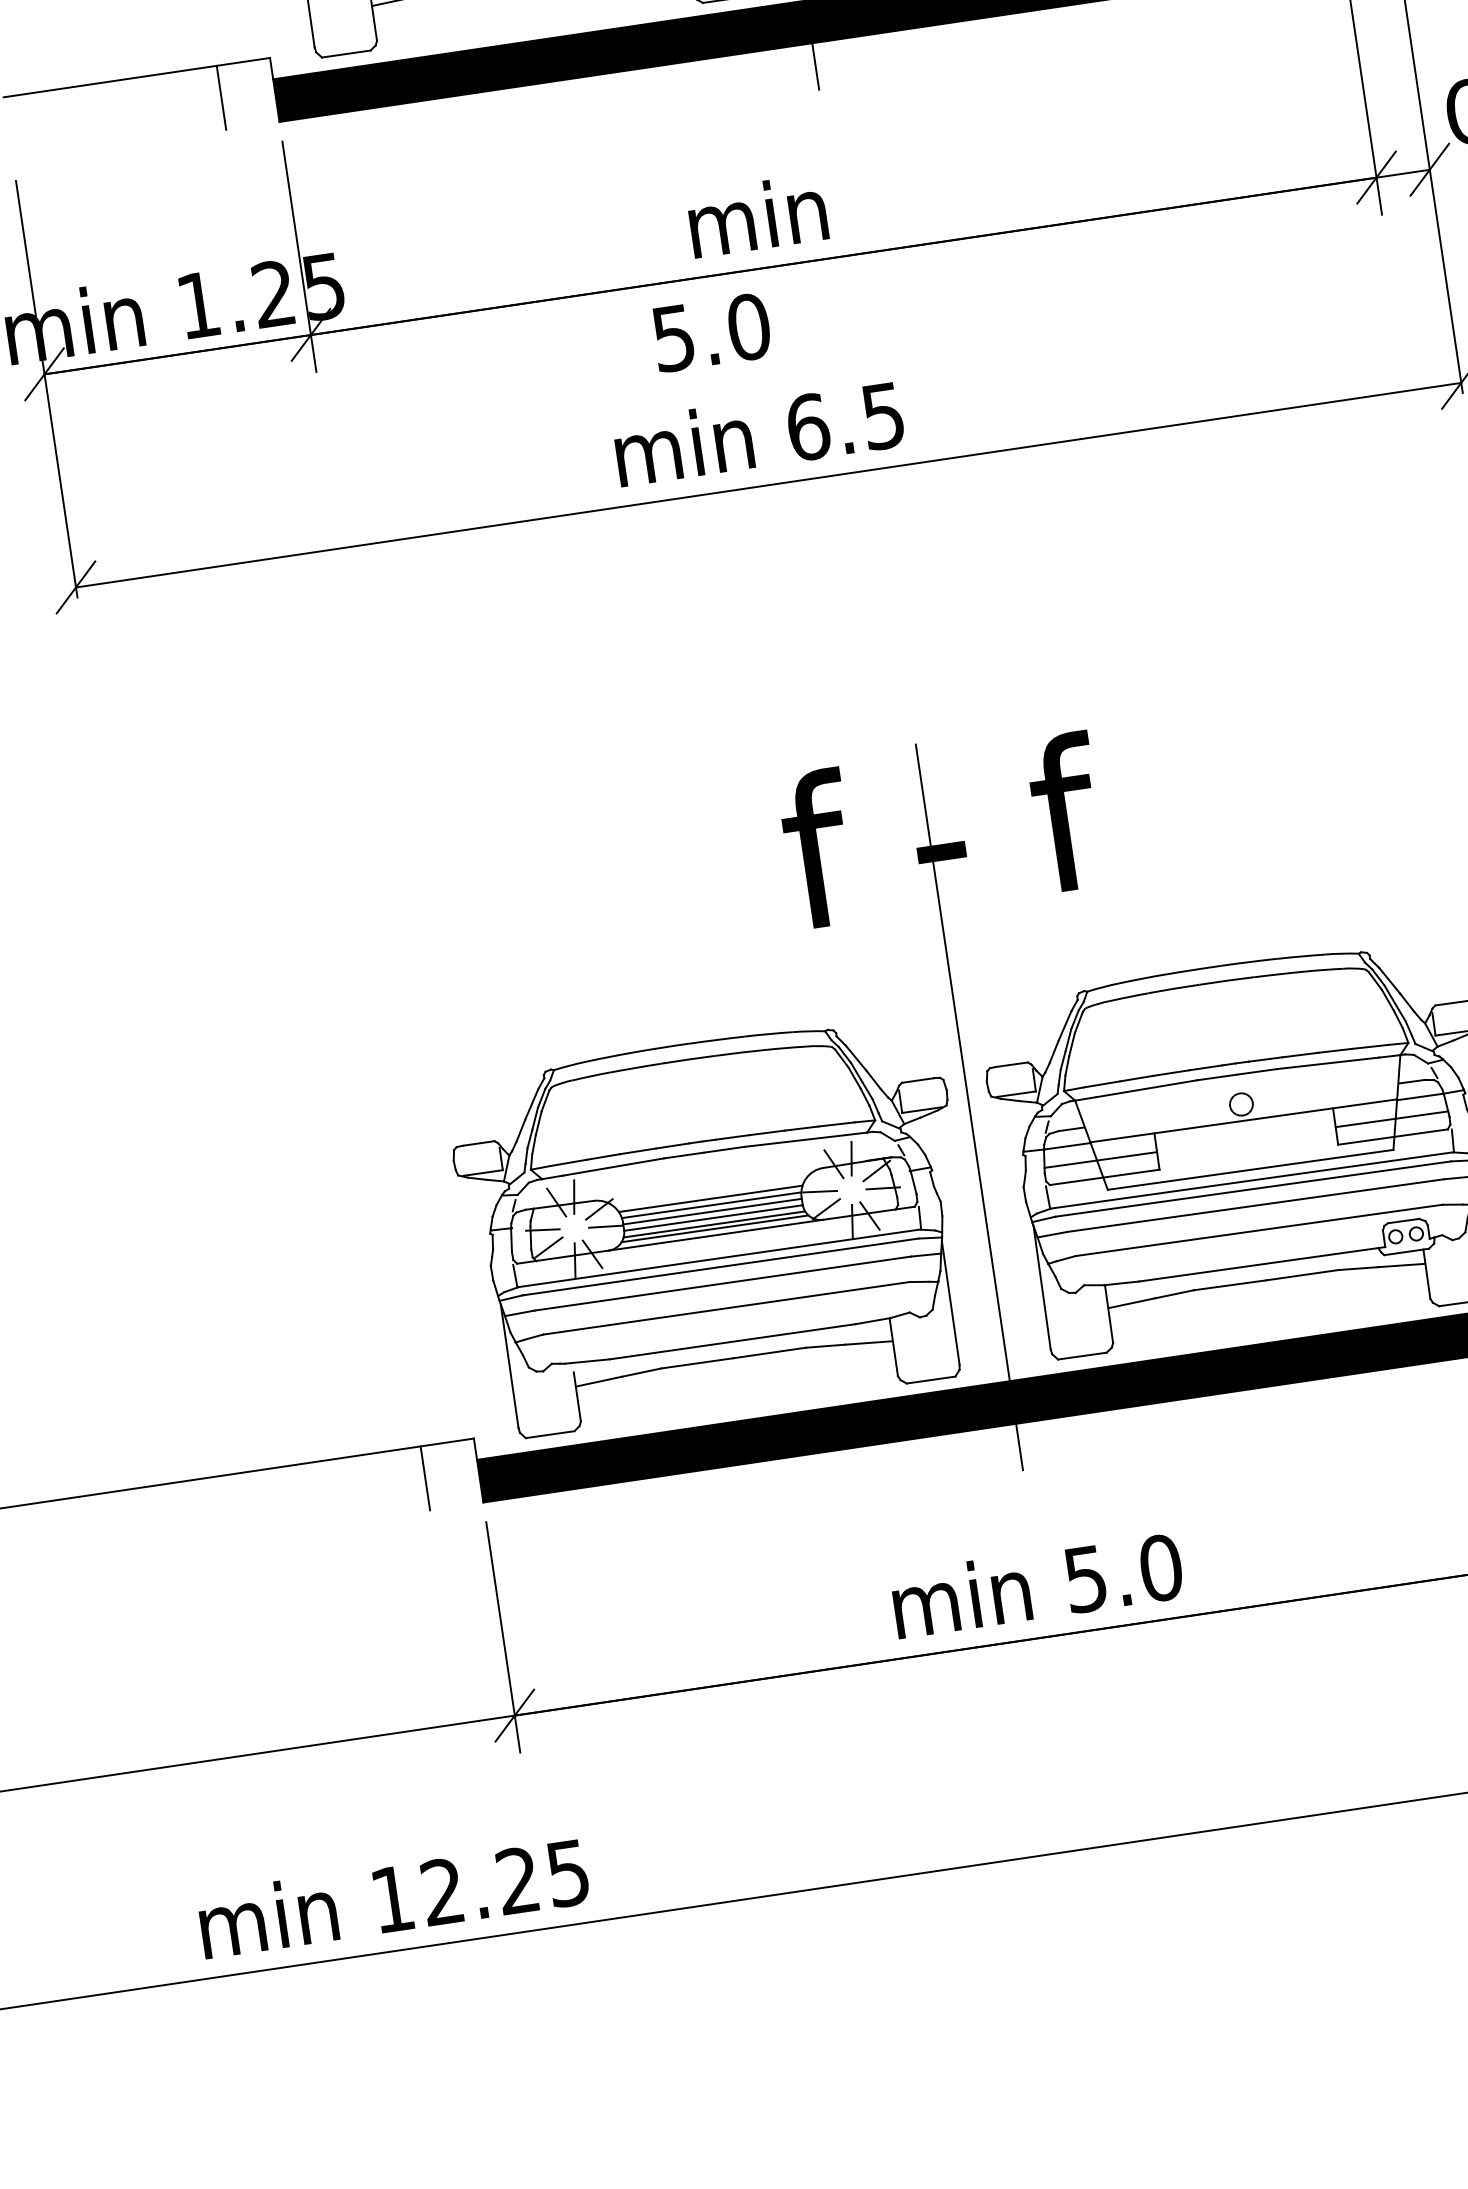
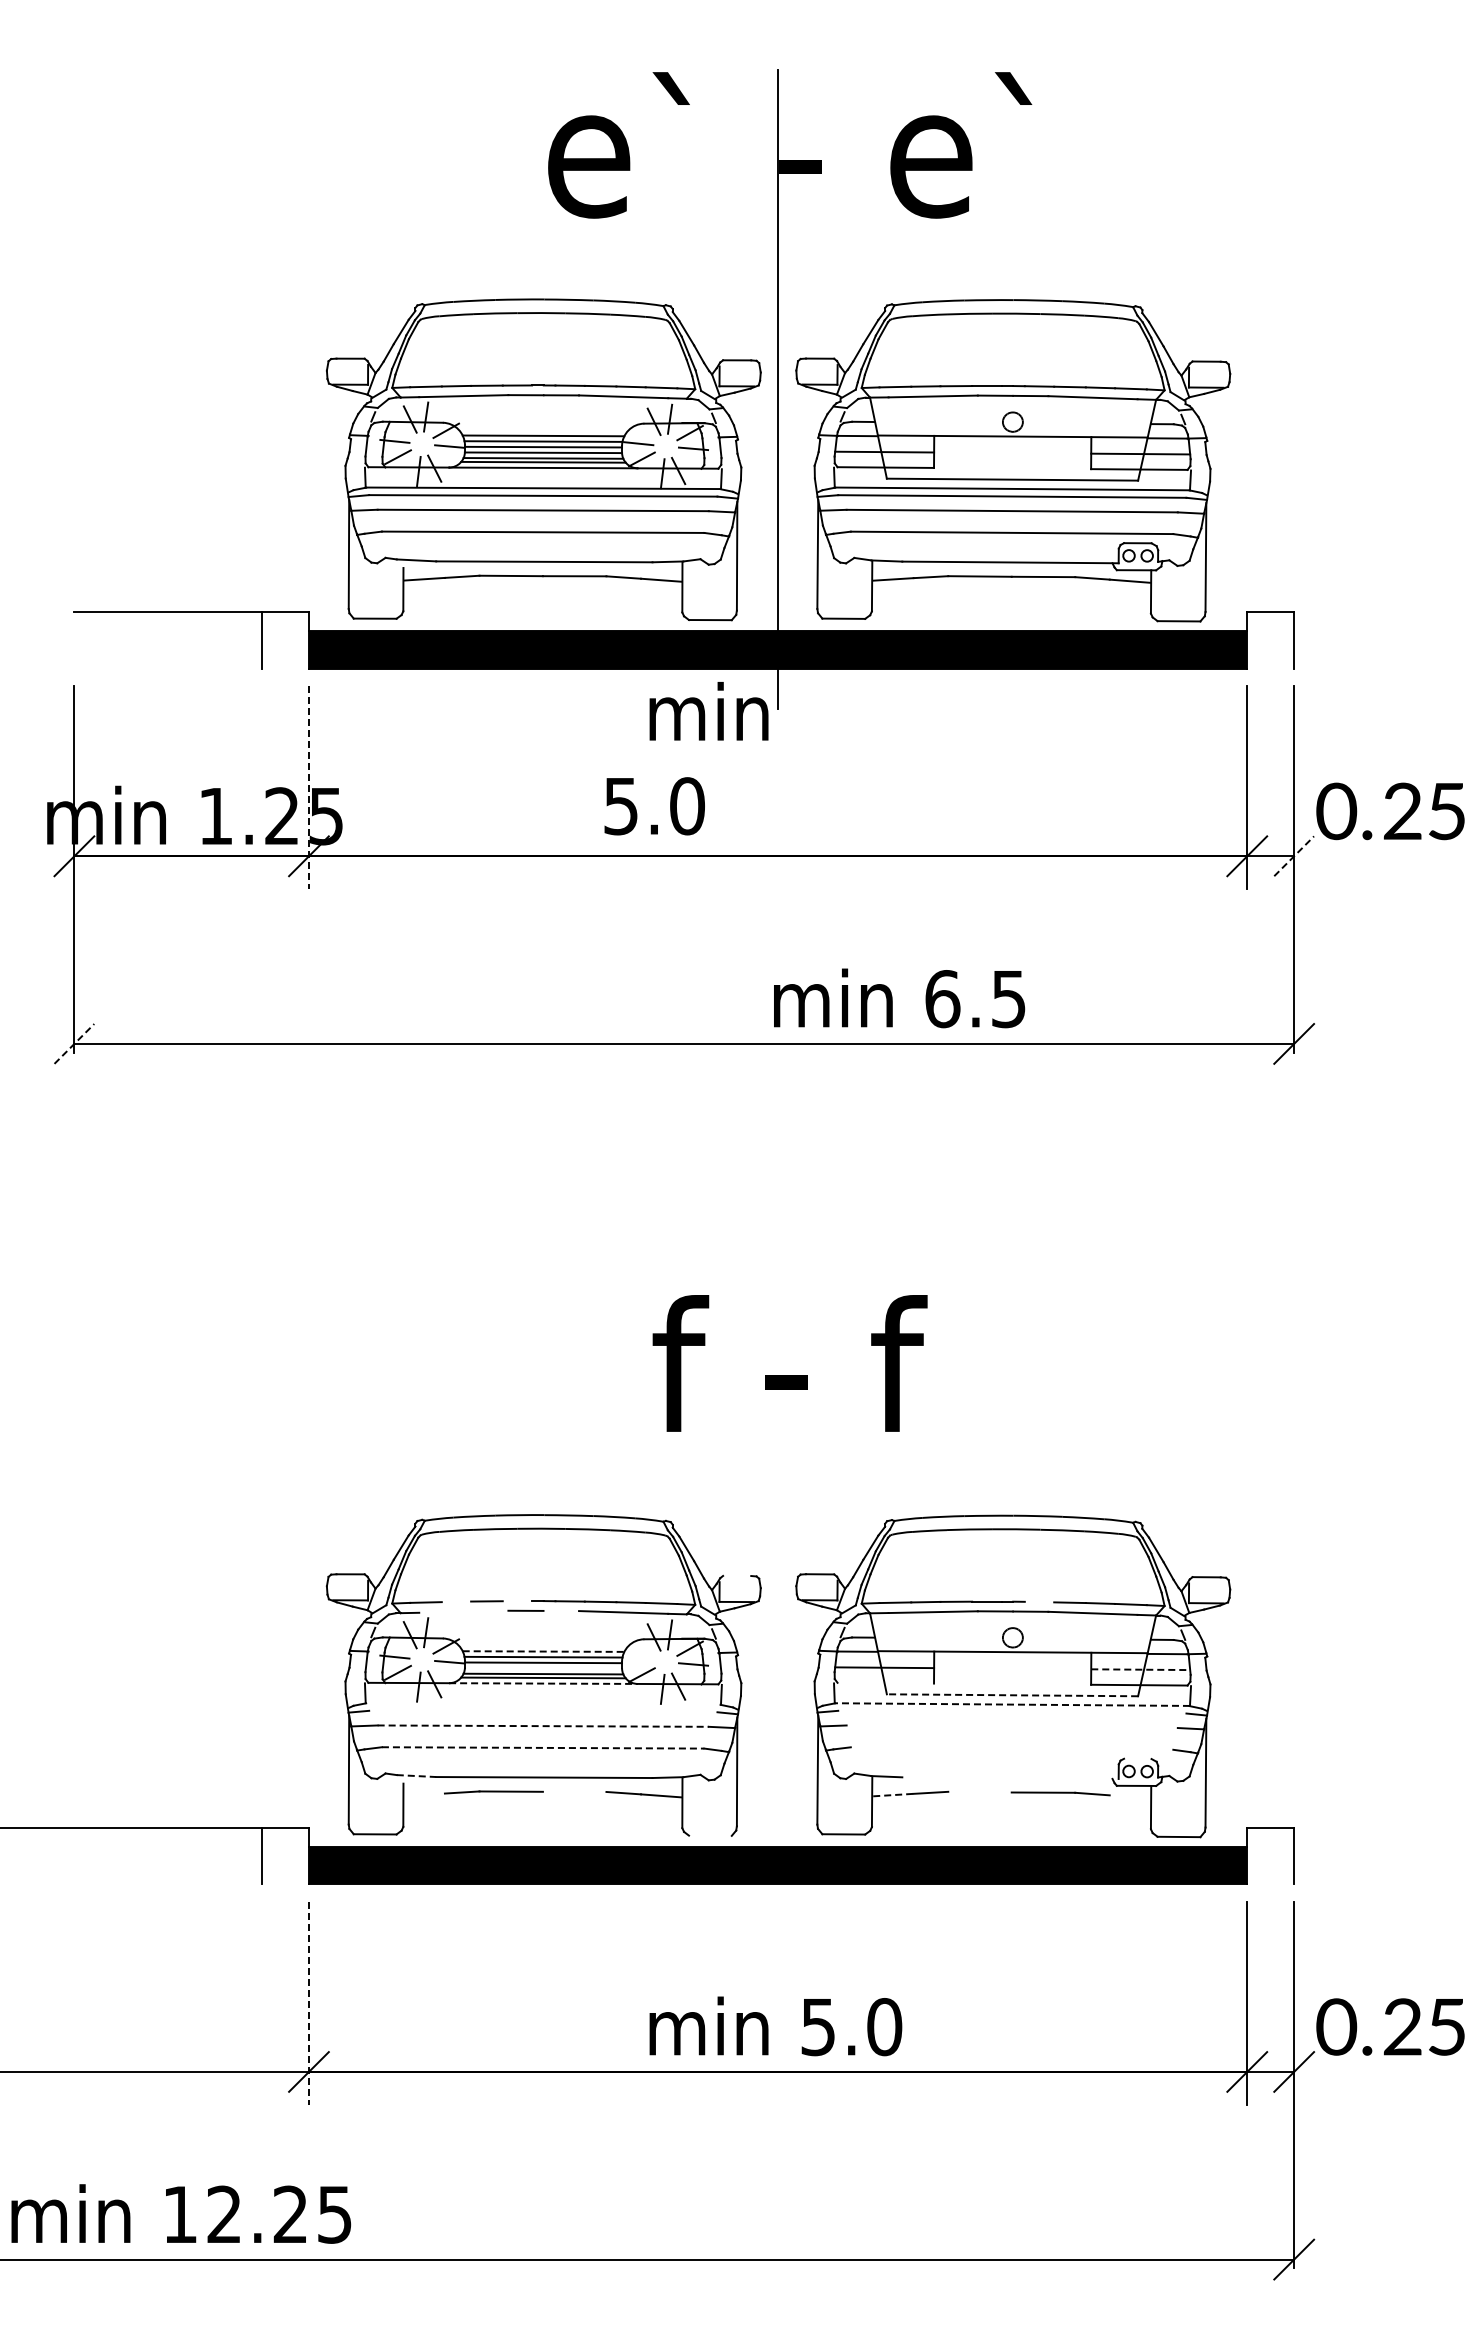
line: (1430, 168) -> (1294, 855), solid -> dashed
line: (298, 256) -> (308, 787), solid -> dashed
text: (739, 273) -> (686, 758), moved
text: (759, 433) -> (899, 998), moved
line: (76, 586) -> (74, 1043), solid -> dashed
line: (1265, 1058) -> (1039, 1601), removed
line: (918, 1079) -> (737, 1575), removed
line: (969, 1107) -> (778, 1605), removed
line: (1392, 1118) -> (1141, 1669), solid -> dashed
line: (672, 1146) -> (517, 1601), removed
line: (724, 1149) -> (561, 1610), removed
line: (603, 1156) -> (456, 1601), removed
line: (613, 1166) -> (463, 1611), removed
line: (1250, 1170) -> (1012, 1695), solid -> dashed
line: (1104, 1176) -> (885, 1682), removed
line: (1252, 1180) -> (1012, 1704), solid -> dashed
line: (1253, 1188) -> (1012, 1711), removed
line: (819, 1190) -> (638, 1658), removed
line: (710, 1198) -> (543, 1651), solid -> dashed
line: (1254, 1205) -> (1011, 1726), removed
line: (713, 1218) -> (543, 1668), removed
line: (1403, 1220) -> (1137, 1758), removed
line: (1258, 1230) -> (1011, 1748), removed
line: (716, 1235) -> (543, 1683), solid -> dashed
line: (718, 1258) -> (542, 1703), removed
line: (1262, 1263) -> (1010, 1777), removed
line: (1400, 1265) -> (1129, 1796), removed
line: (720, 1266) -> (543, 1711), removed
line: (723, 1283) -> (543, 1726), solid -> dashed
line: (1229, 1284) -> (979, 1791), removed
line: (1132, 1303) -> (893, 1795), solid -> dashed
line: (726, 1307) -> (543, 1747), solid -> dashed
line: (769, 1352) -> (574, 1791), removed
line: (587, 1362) -> (416, 1776), solid -> dashed
line: (931, 1379) -> (710, 1835), removed
line: (599, 1381) -> (424, 1794), removed
line: (502, 1637) -> (308, 2003), solid -> dashed

